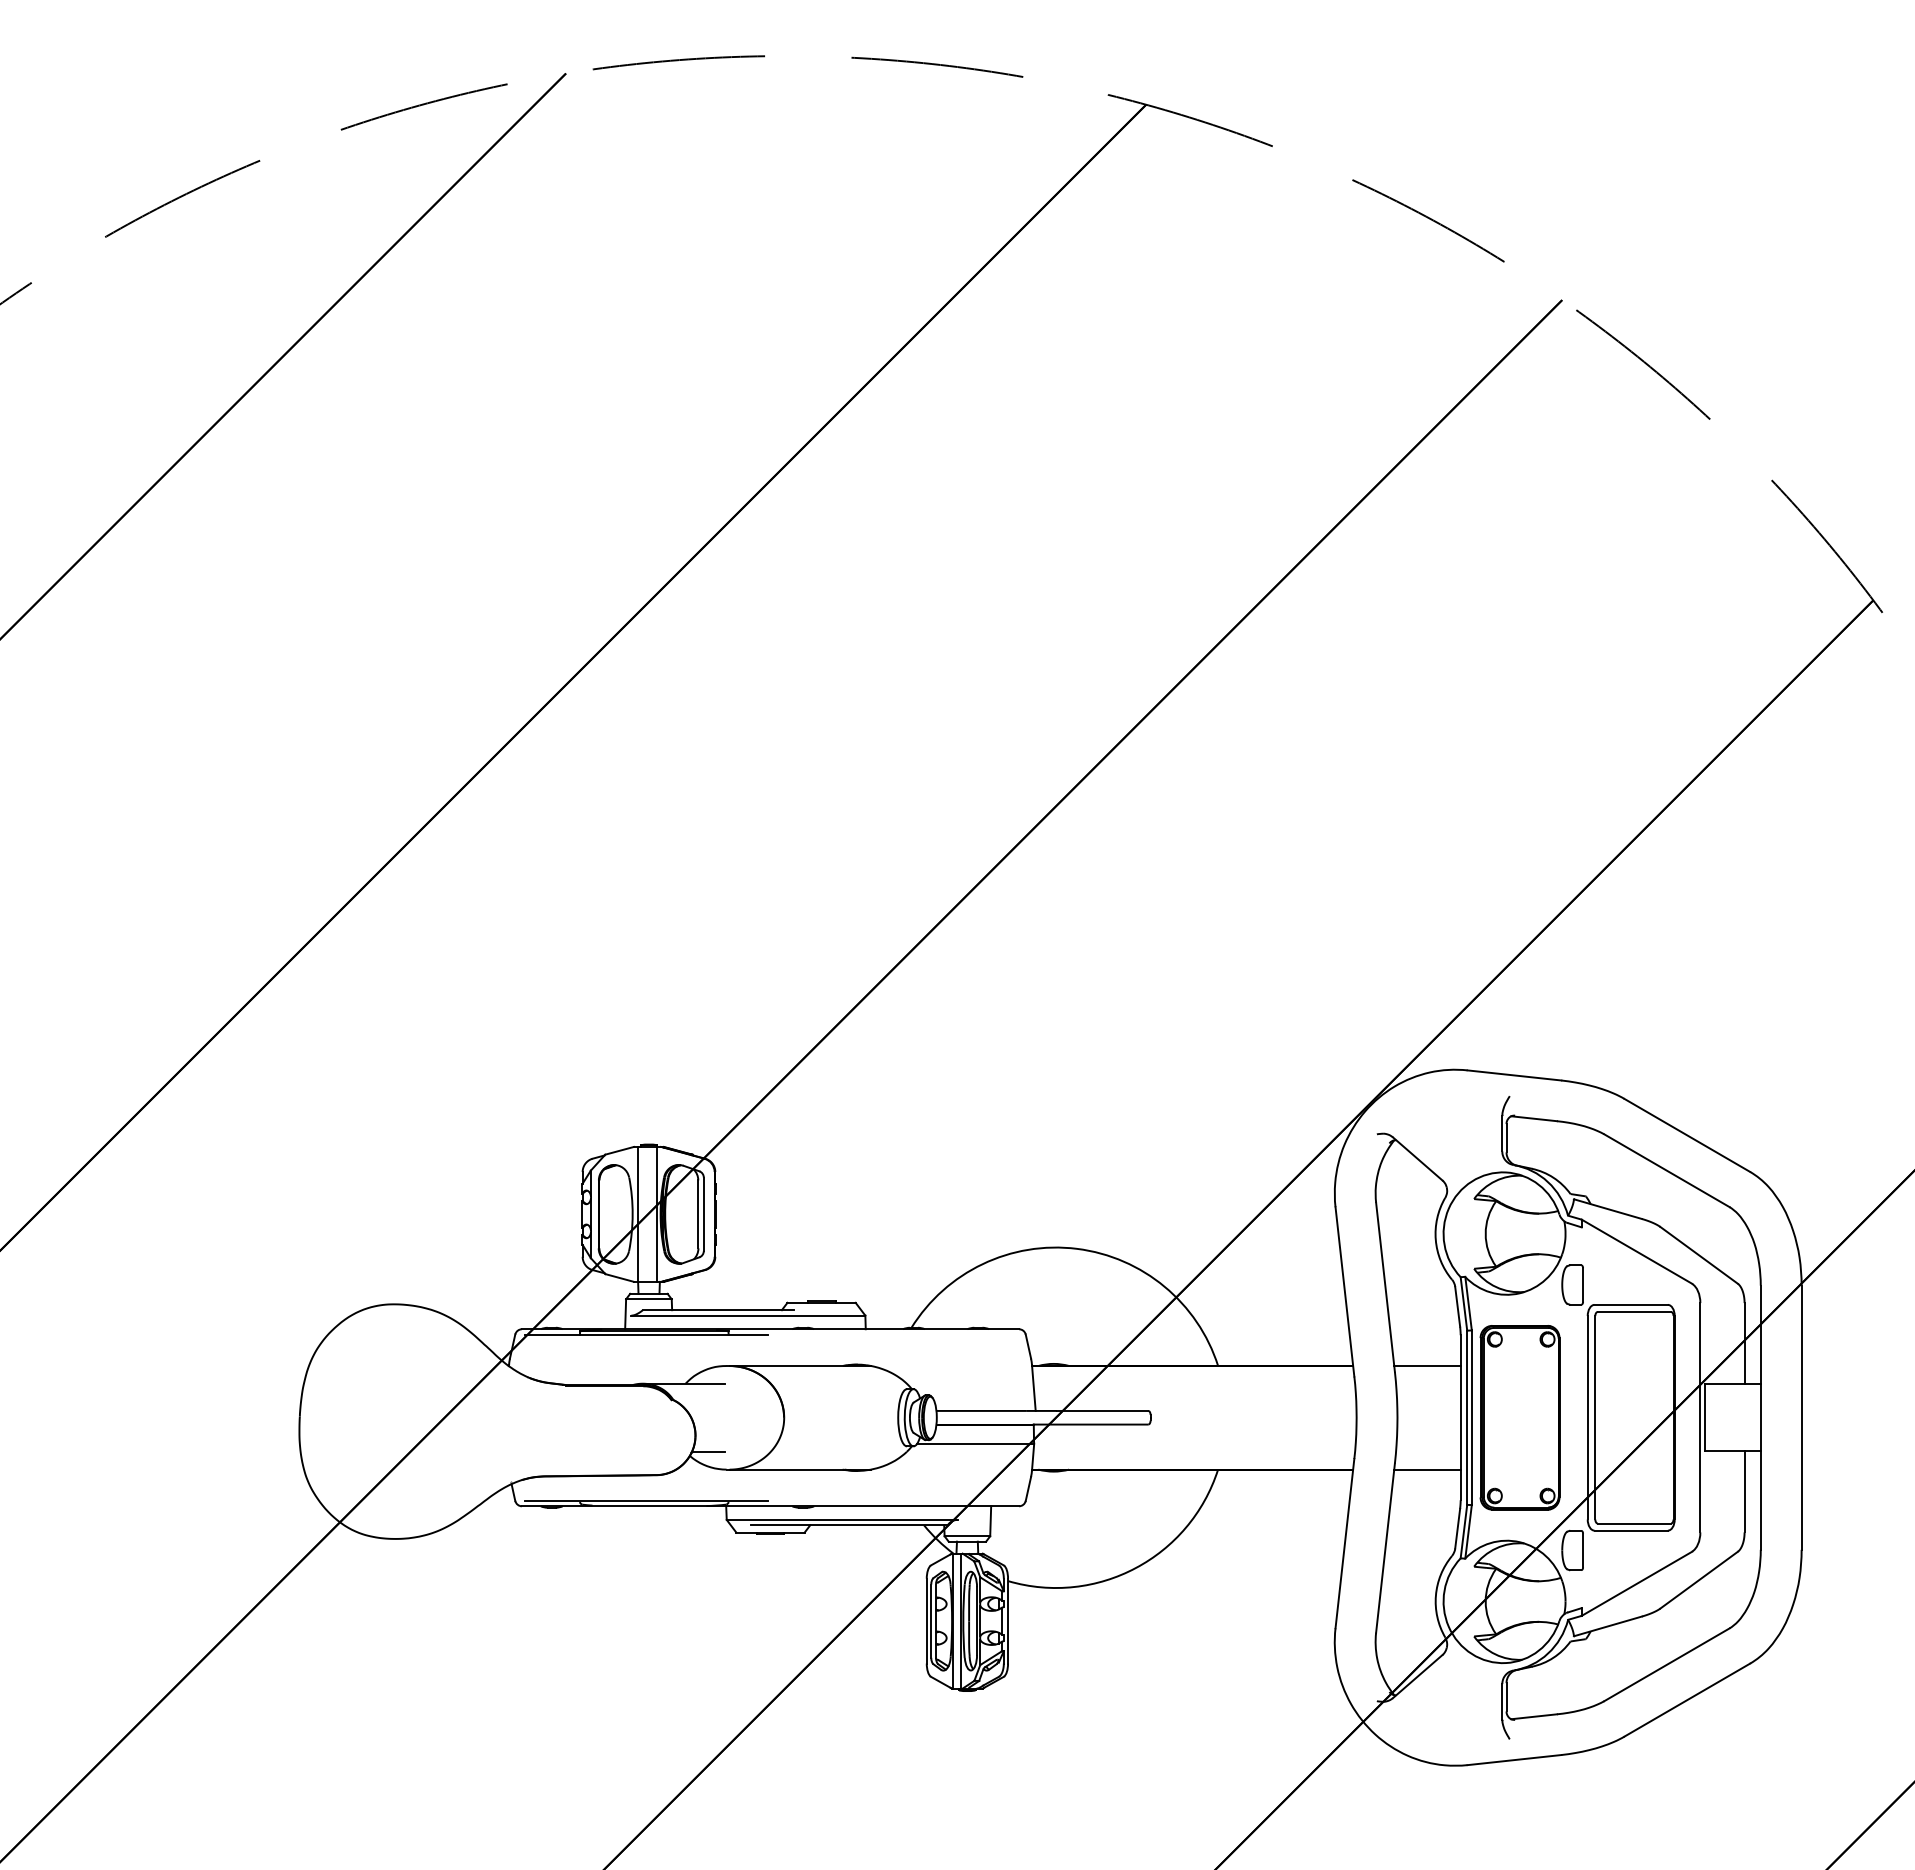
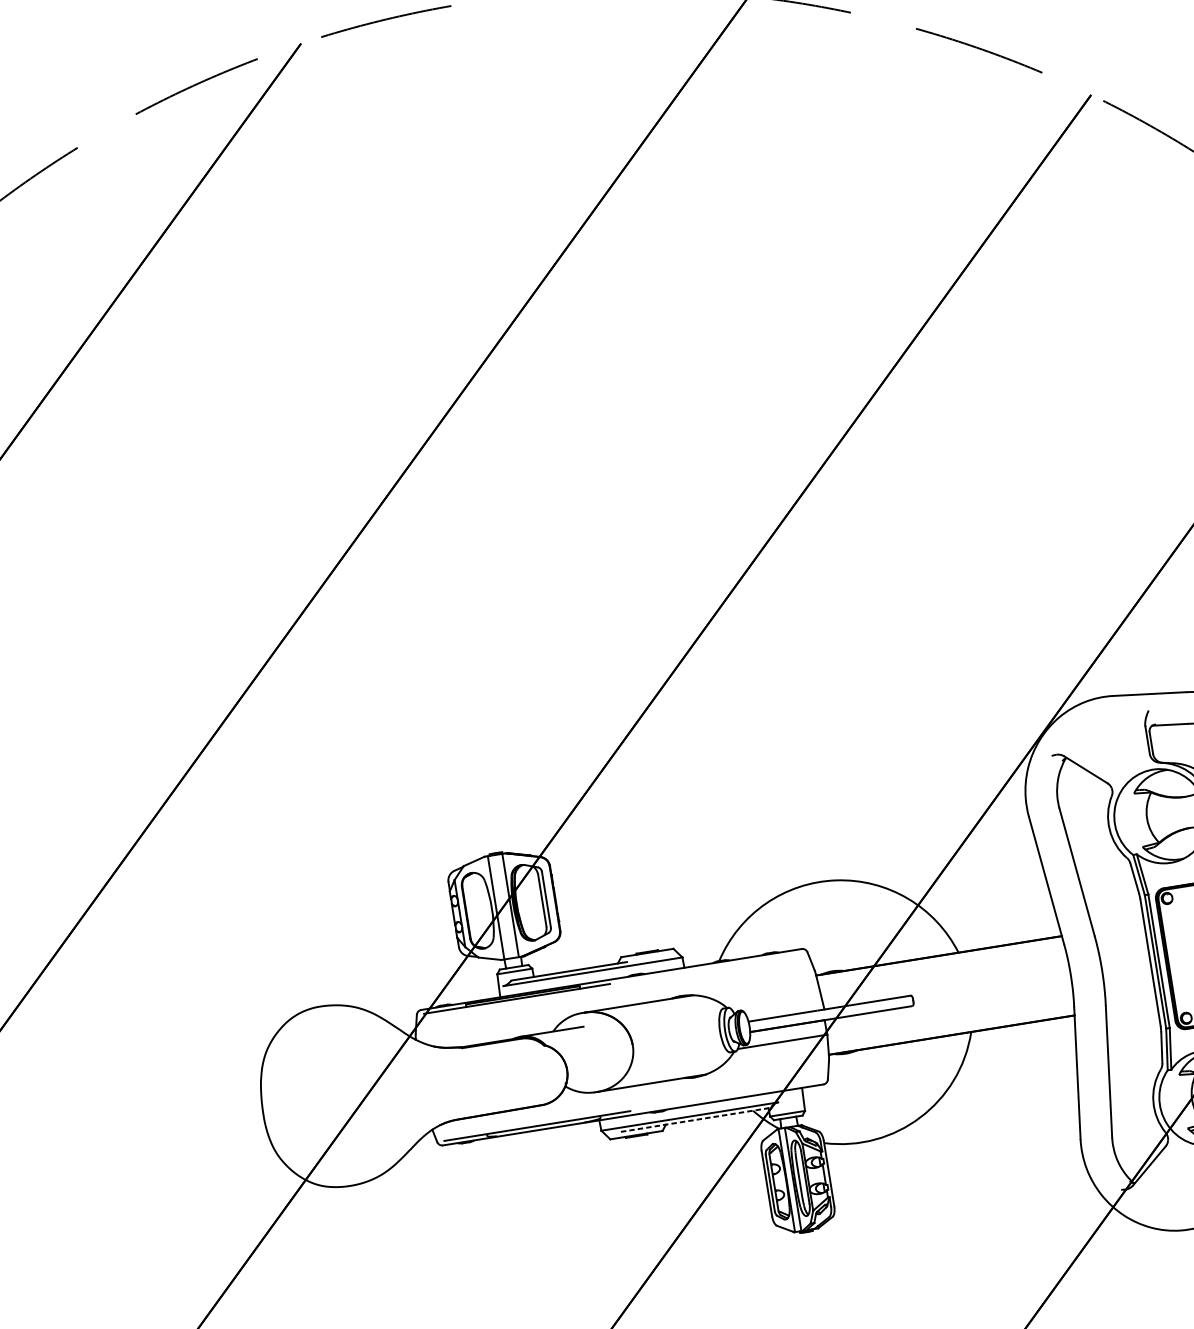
line: (1427, 1365) -> (1118, 926), removed
line: (708, 1451) -> (579, 1080), removed
line: (1427, 1469) -> (1131, 1006), removed
line: (850, 1525) -> (696, 1119), solid -> dashed

